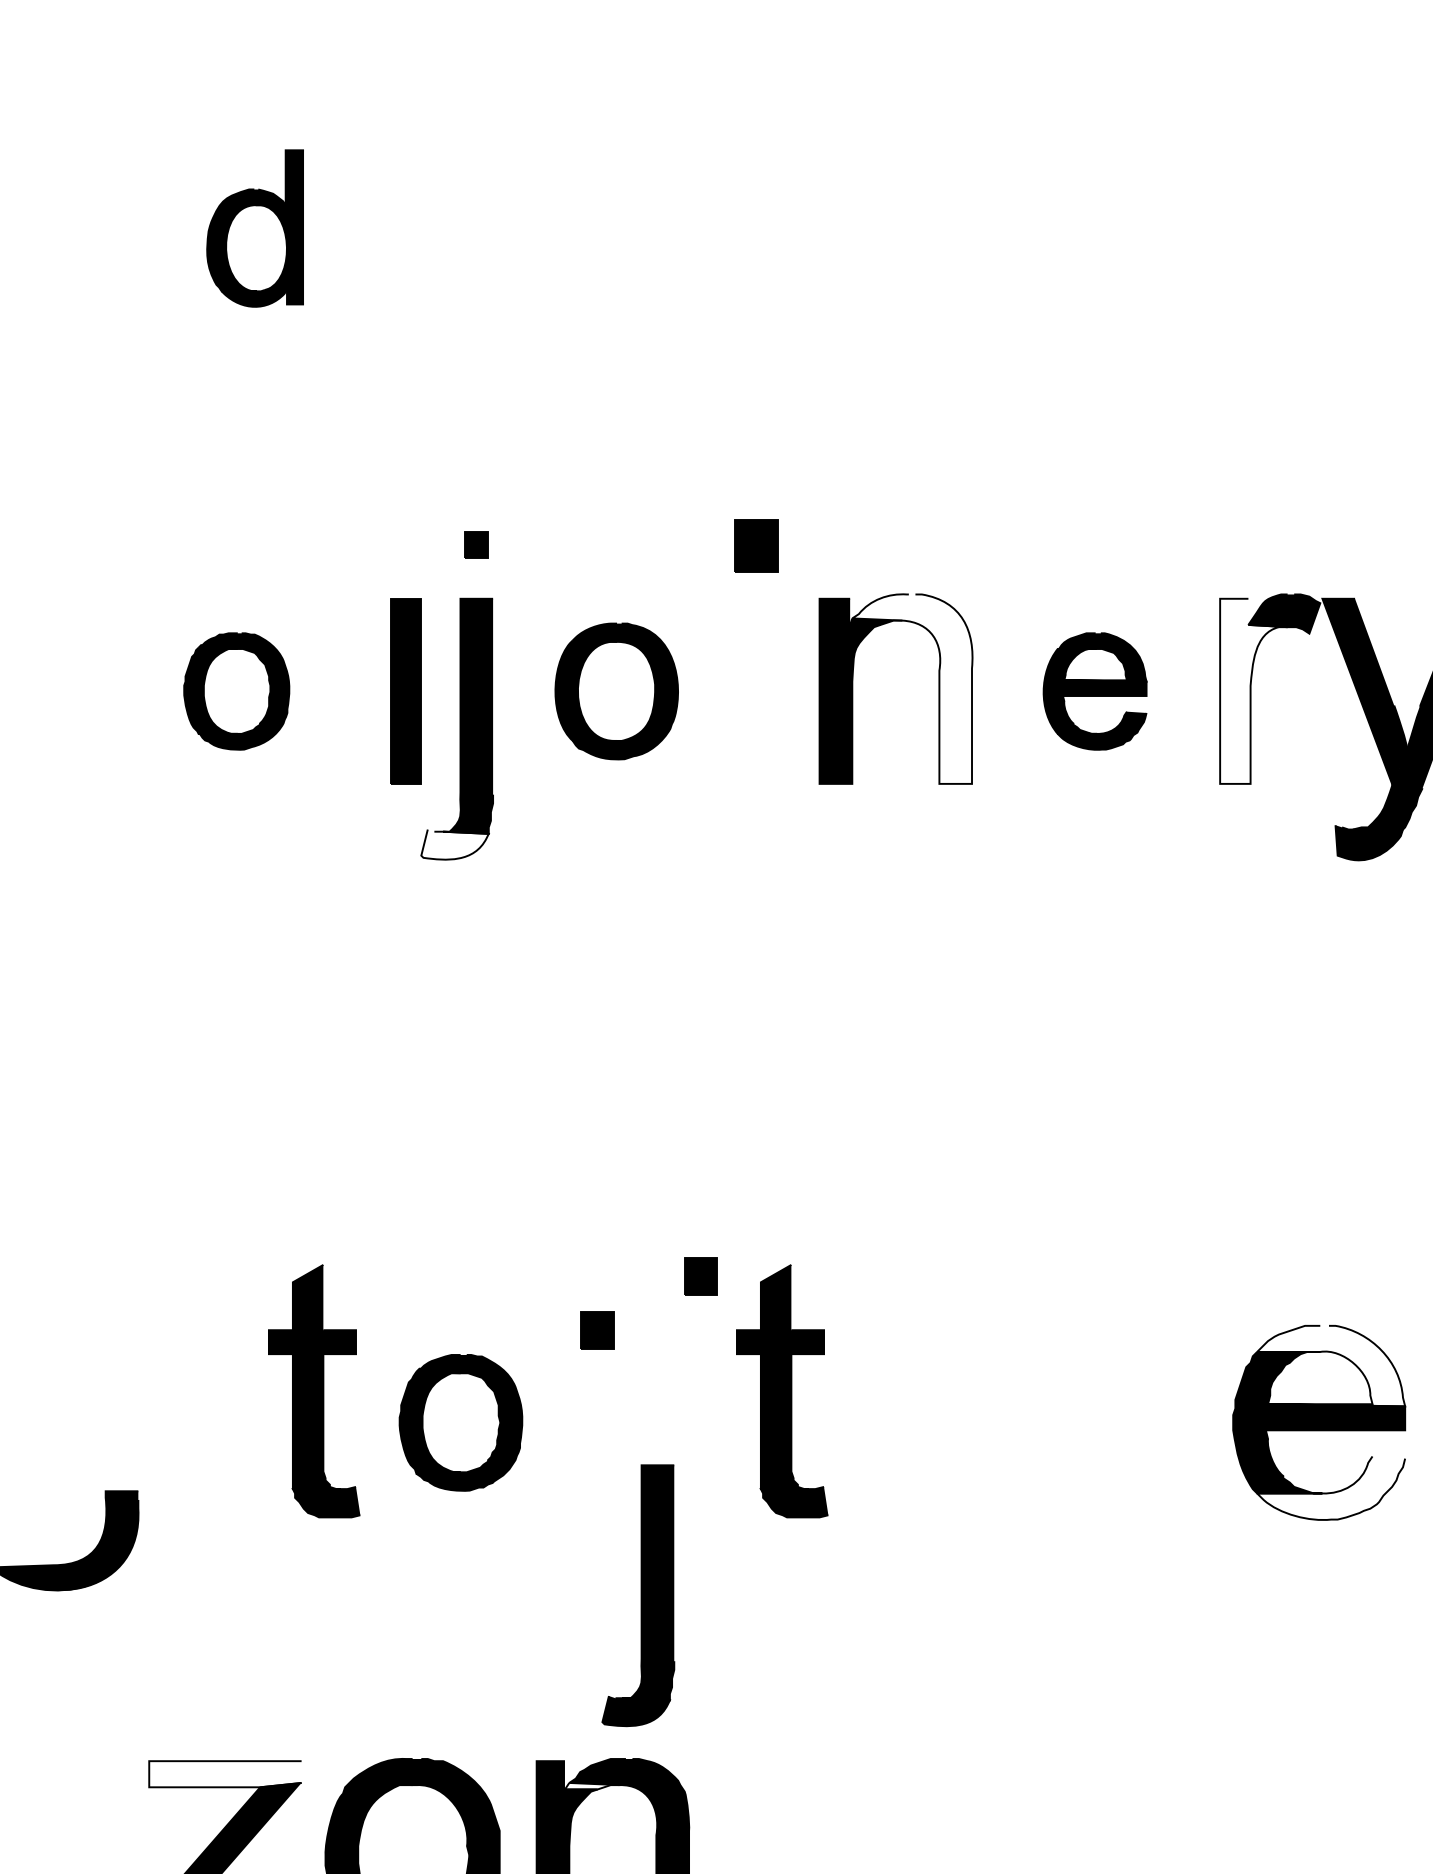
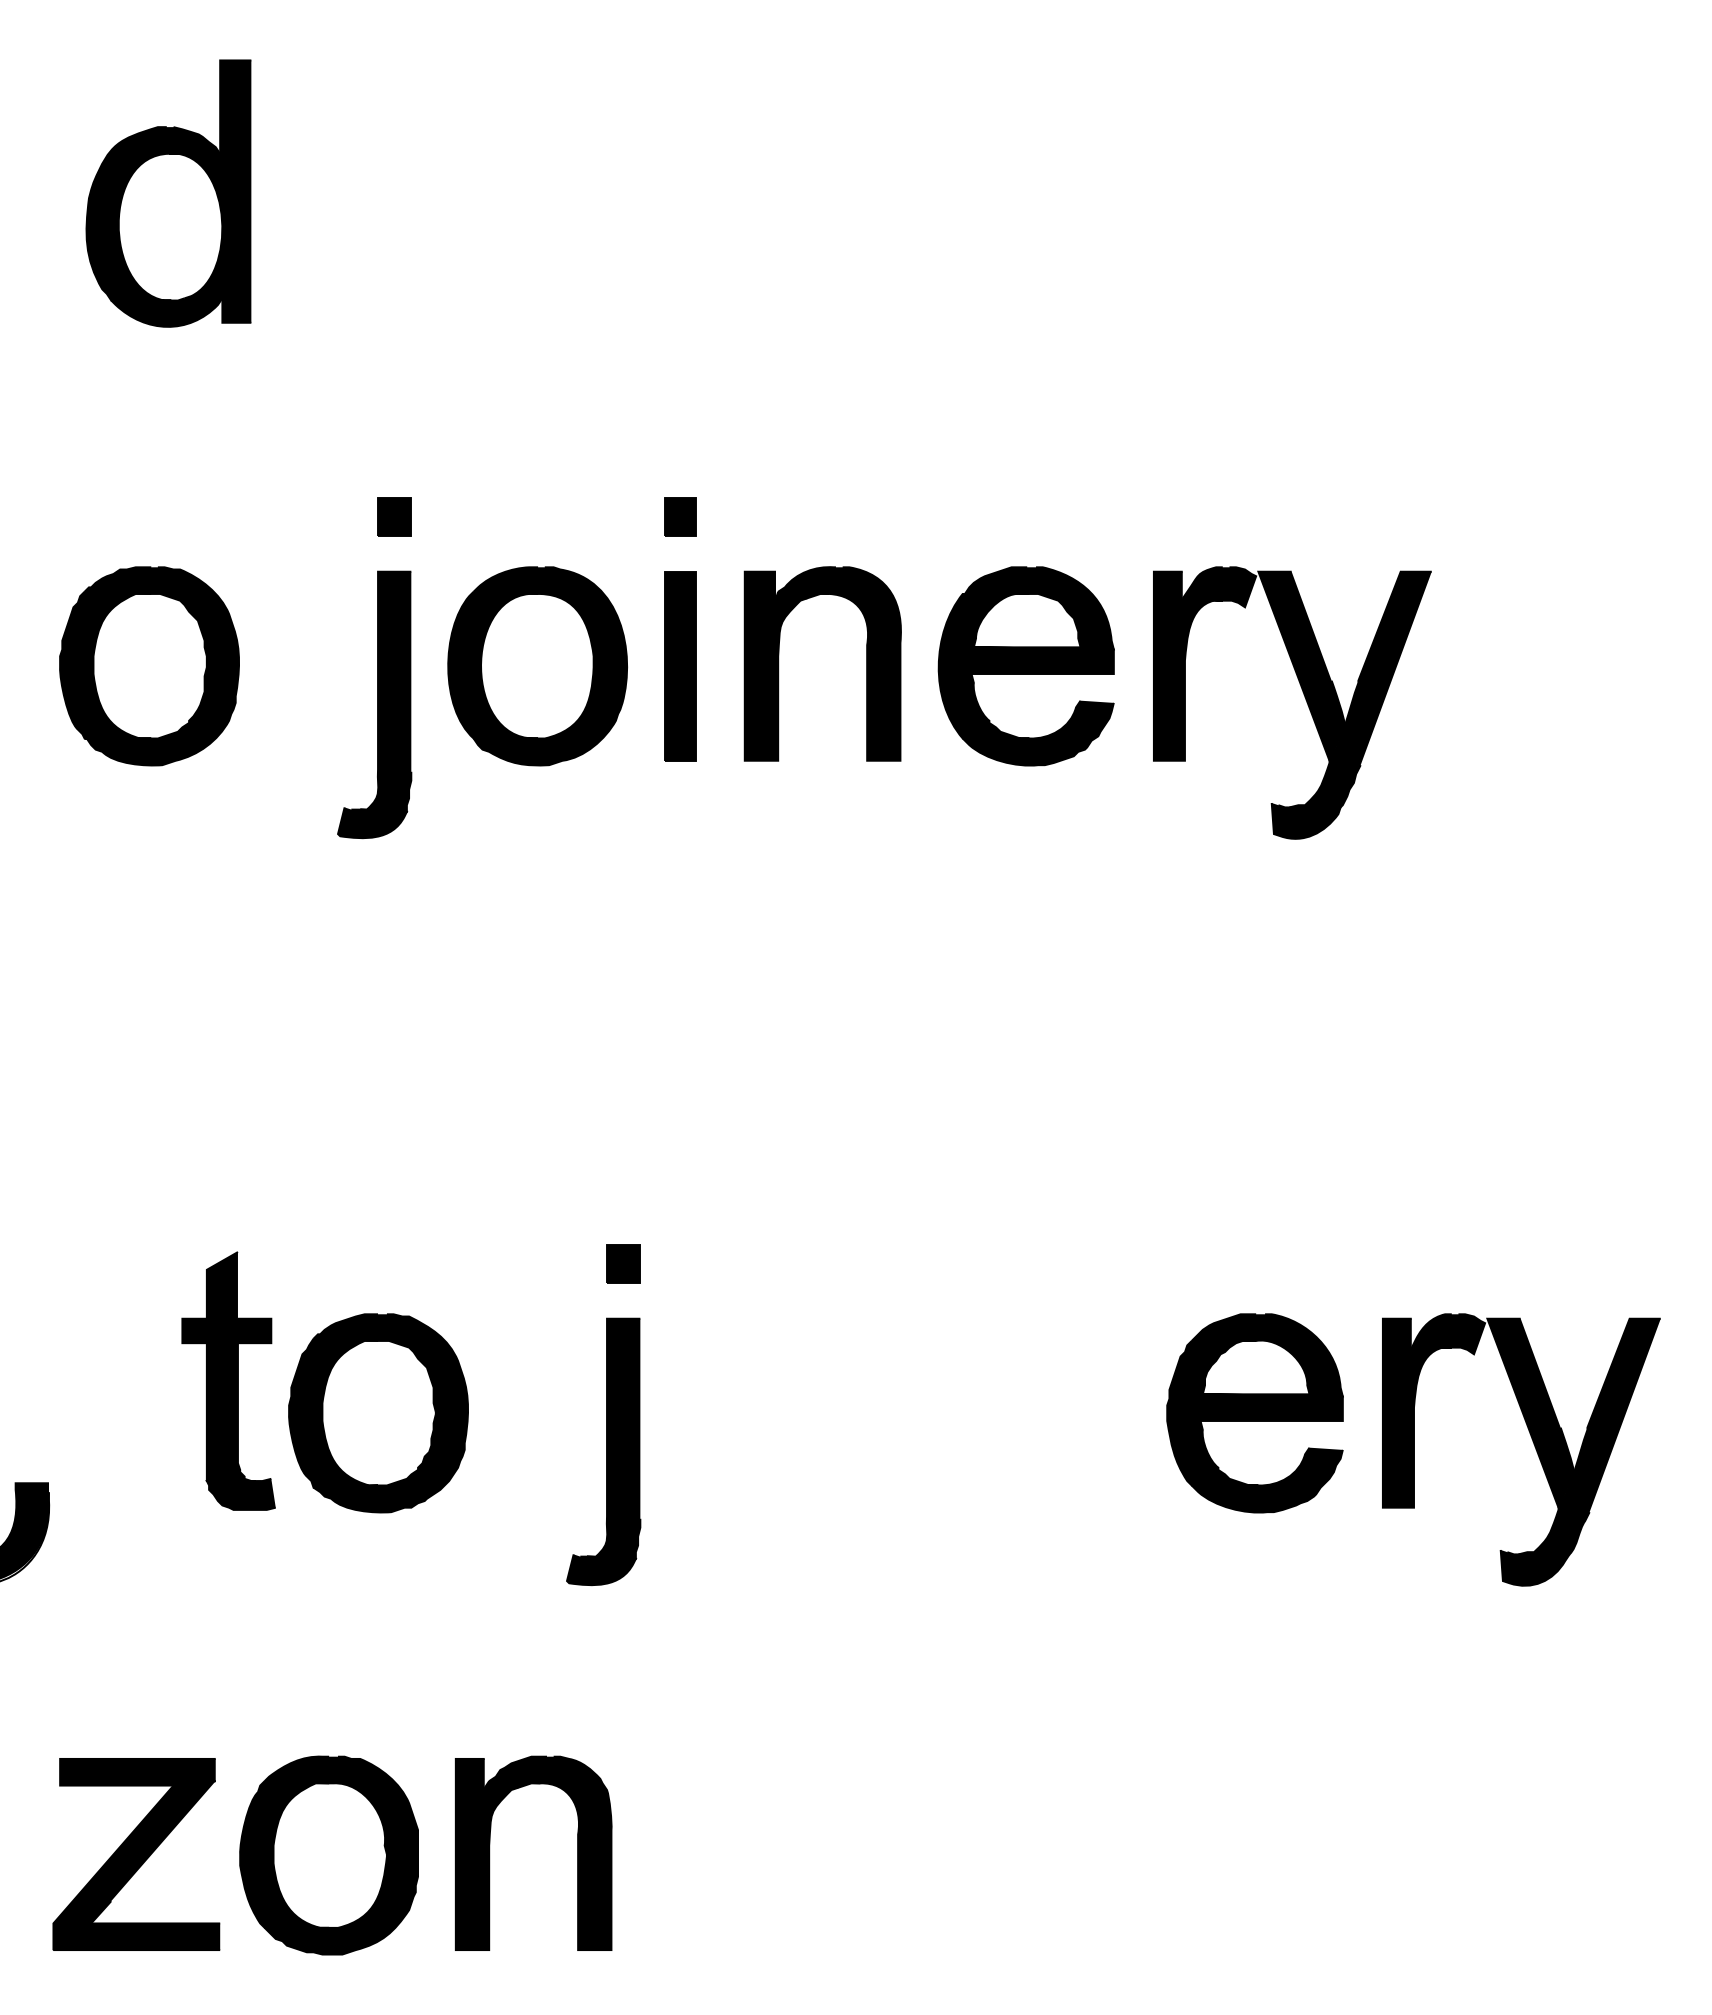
part: (255, 228) -> (168, 193), size x1.67
part: (476, 544) -> (394, 516), size x1.43
part: (756, 544) -> (680, 516), size x0.71
fill: (912, 688) -> (839, 663), added
fill: (1253, 690) -> (1187, 665), added
part: (236, 691) -> (149, 666), size x1.67
part: (406, 691) -> (680, 666), moved
part: (616, 691) -> (537, 666), size x1.43
part: (1094, 691) -> (1025, 666), size x1.67
fill: (455, 844) -> (372, 822), added
part: (597, 1329) -> (517, 1318), removed
fill: (1330, 1366) -> (1266, 1355), added
part: (782, 1390) -> (706, 1380), removed
part: (460, 1422) -> (378, 1413), size x1.43
fill: (1330, 1487) -> (1266, 1479), added
part: (638, 1595) -> (603, 1451), moved
fill: (225, 1773) -> (137, 1771), added
fill: (592, 1786) -> (512, 1784), added

